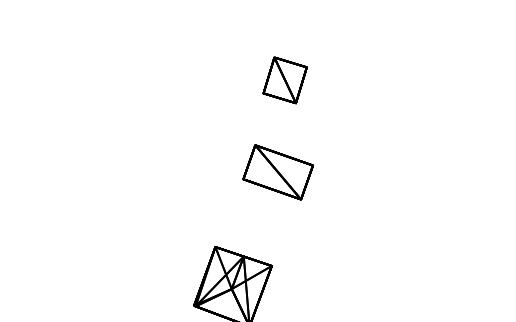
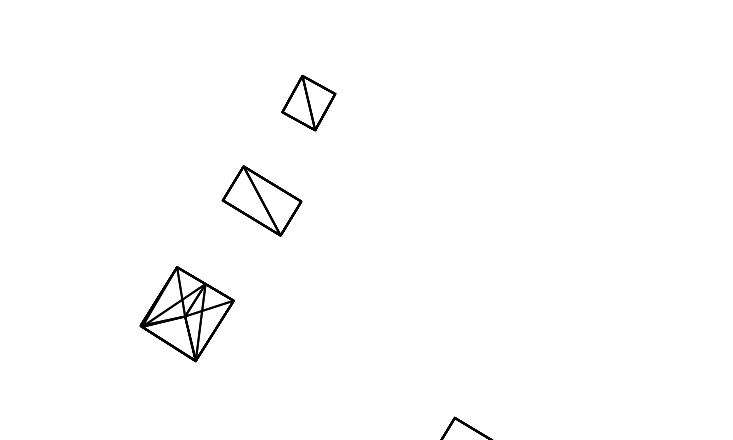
part: (284, 79) -> (308, 102), moved

